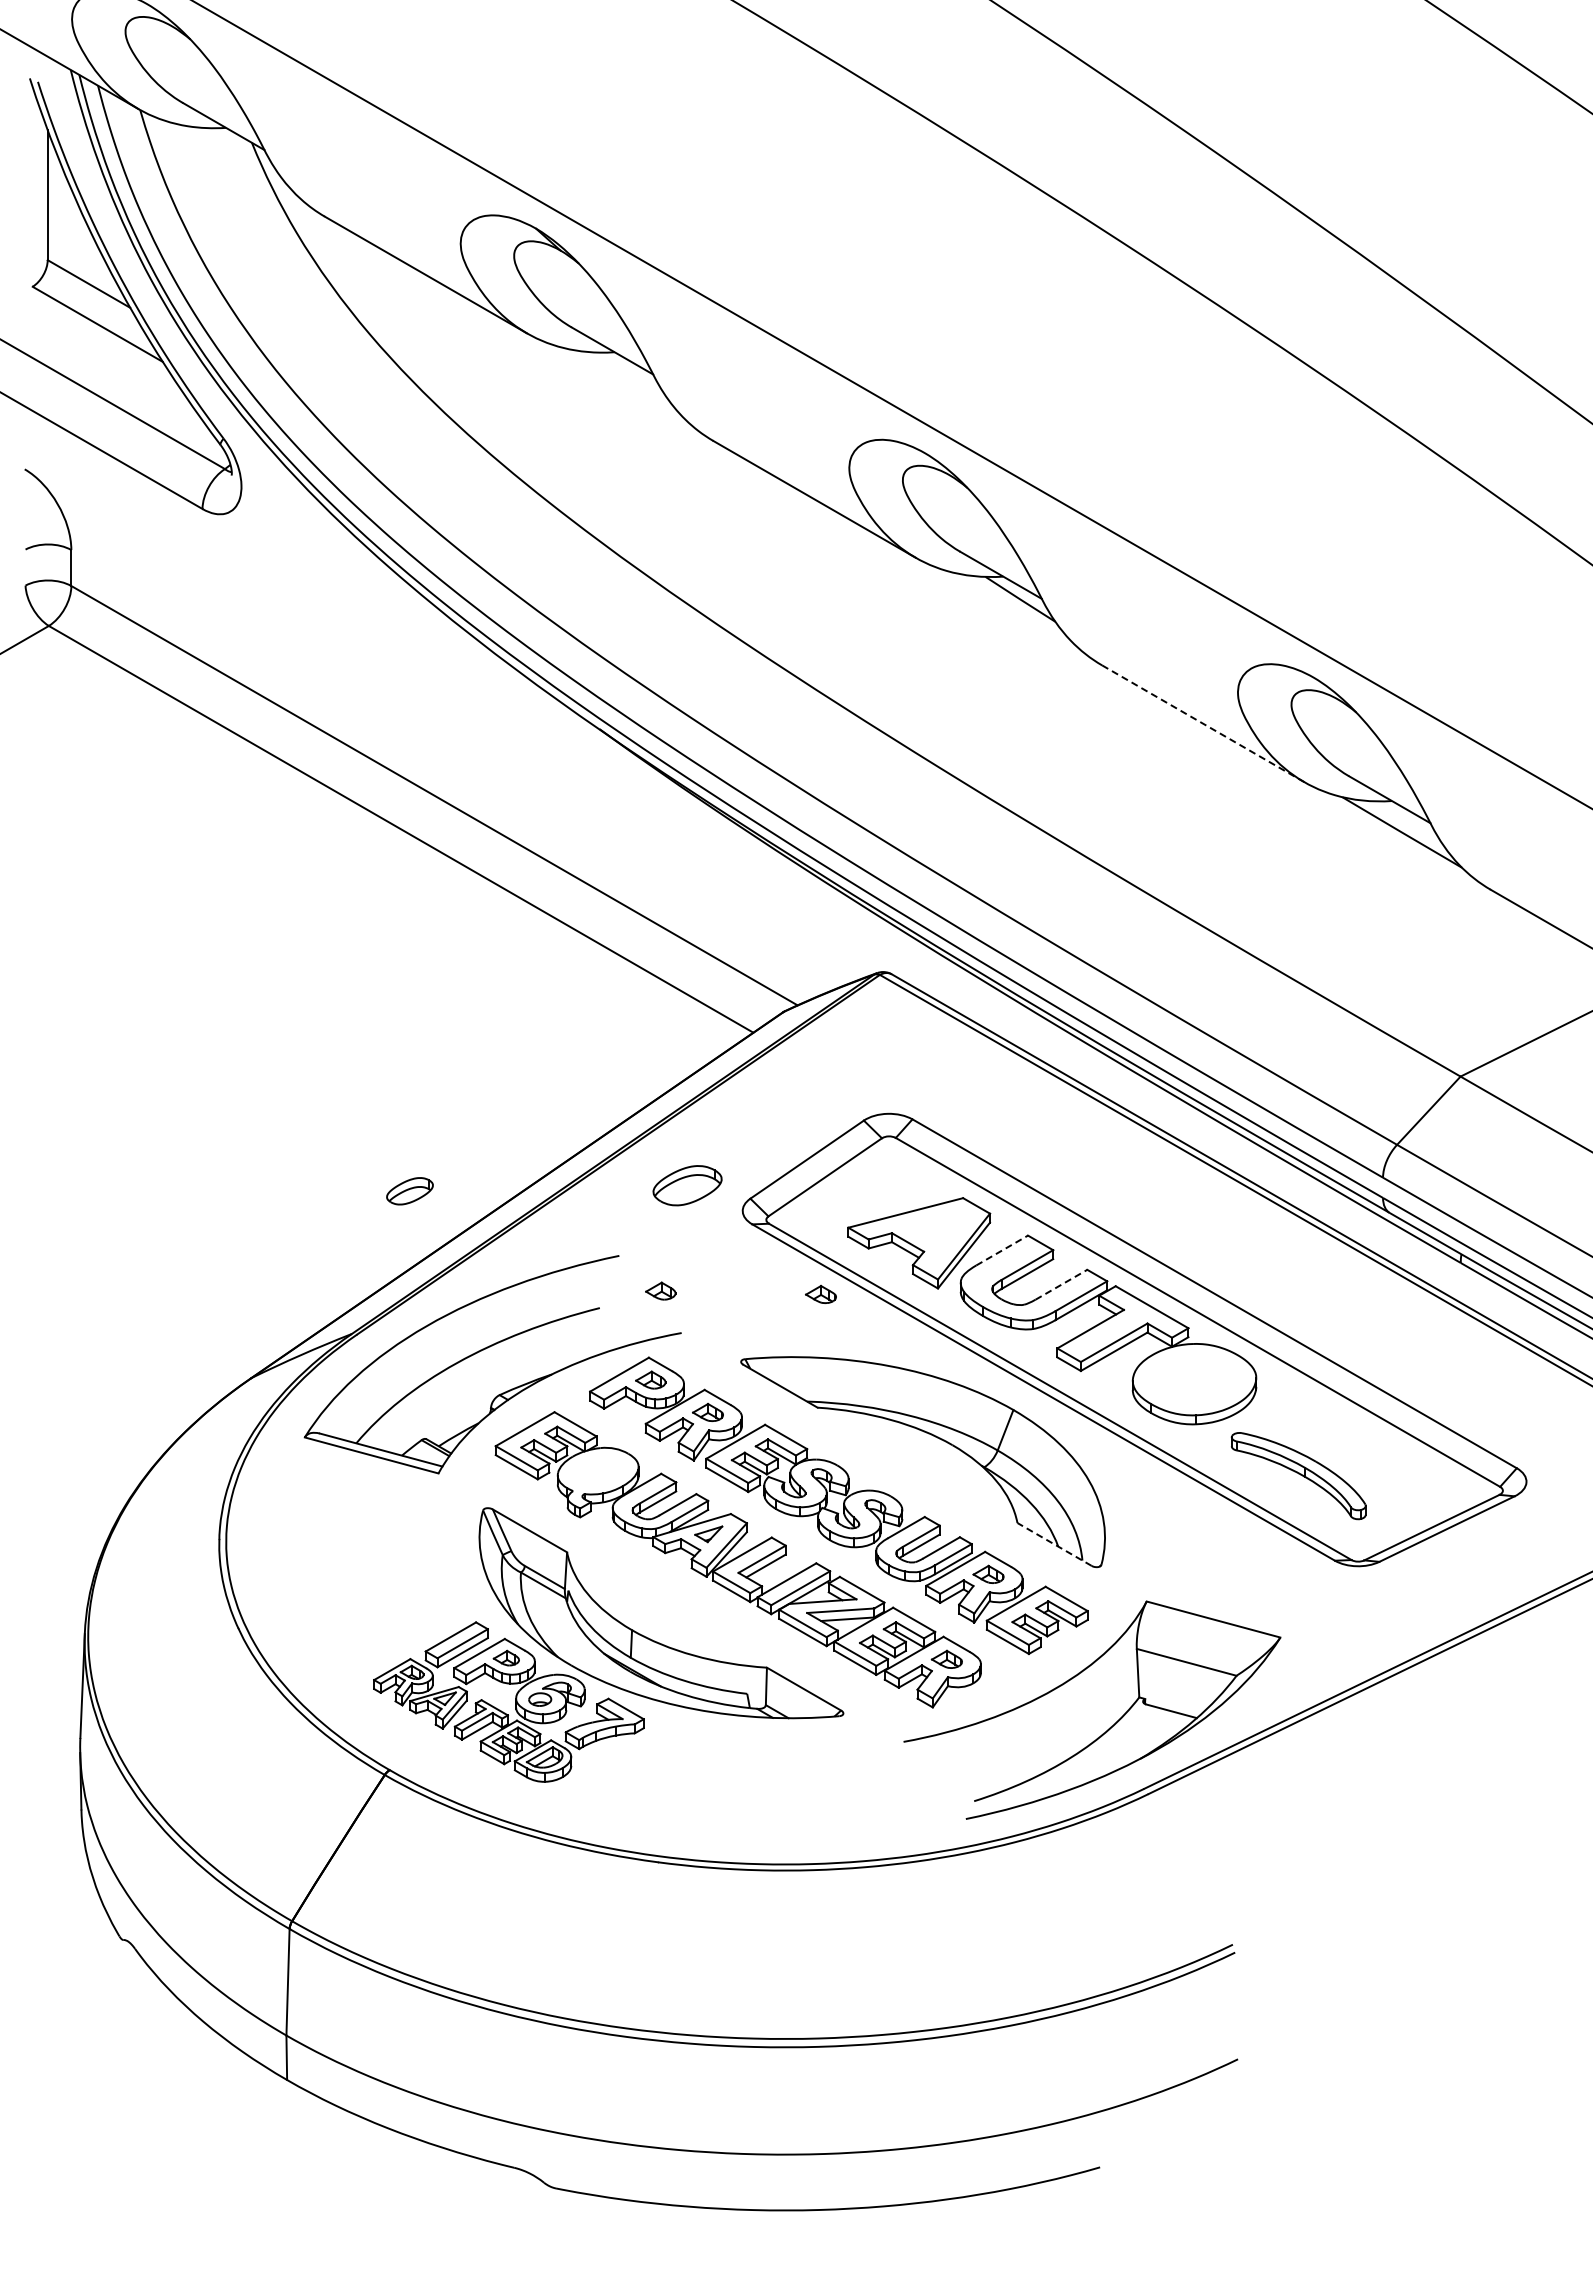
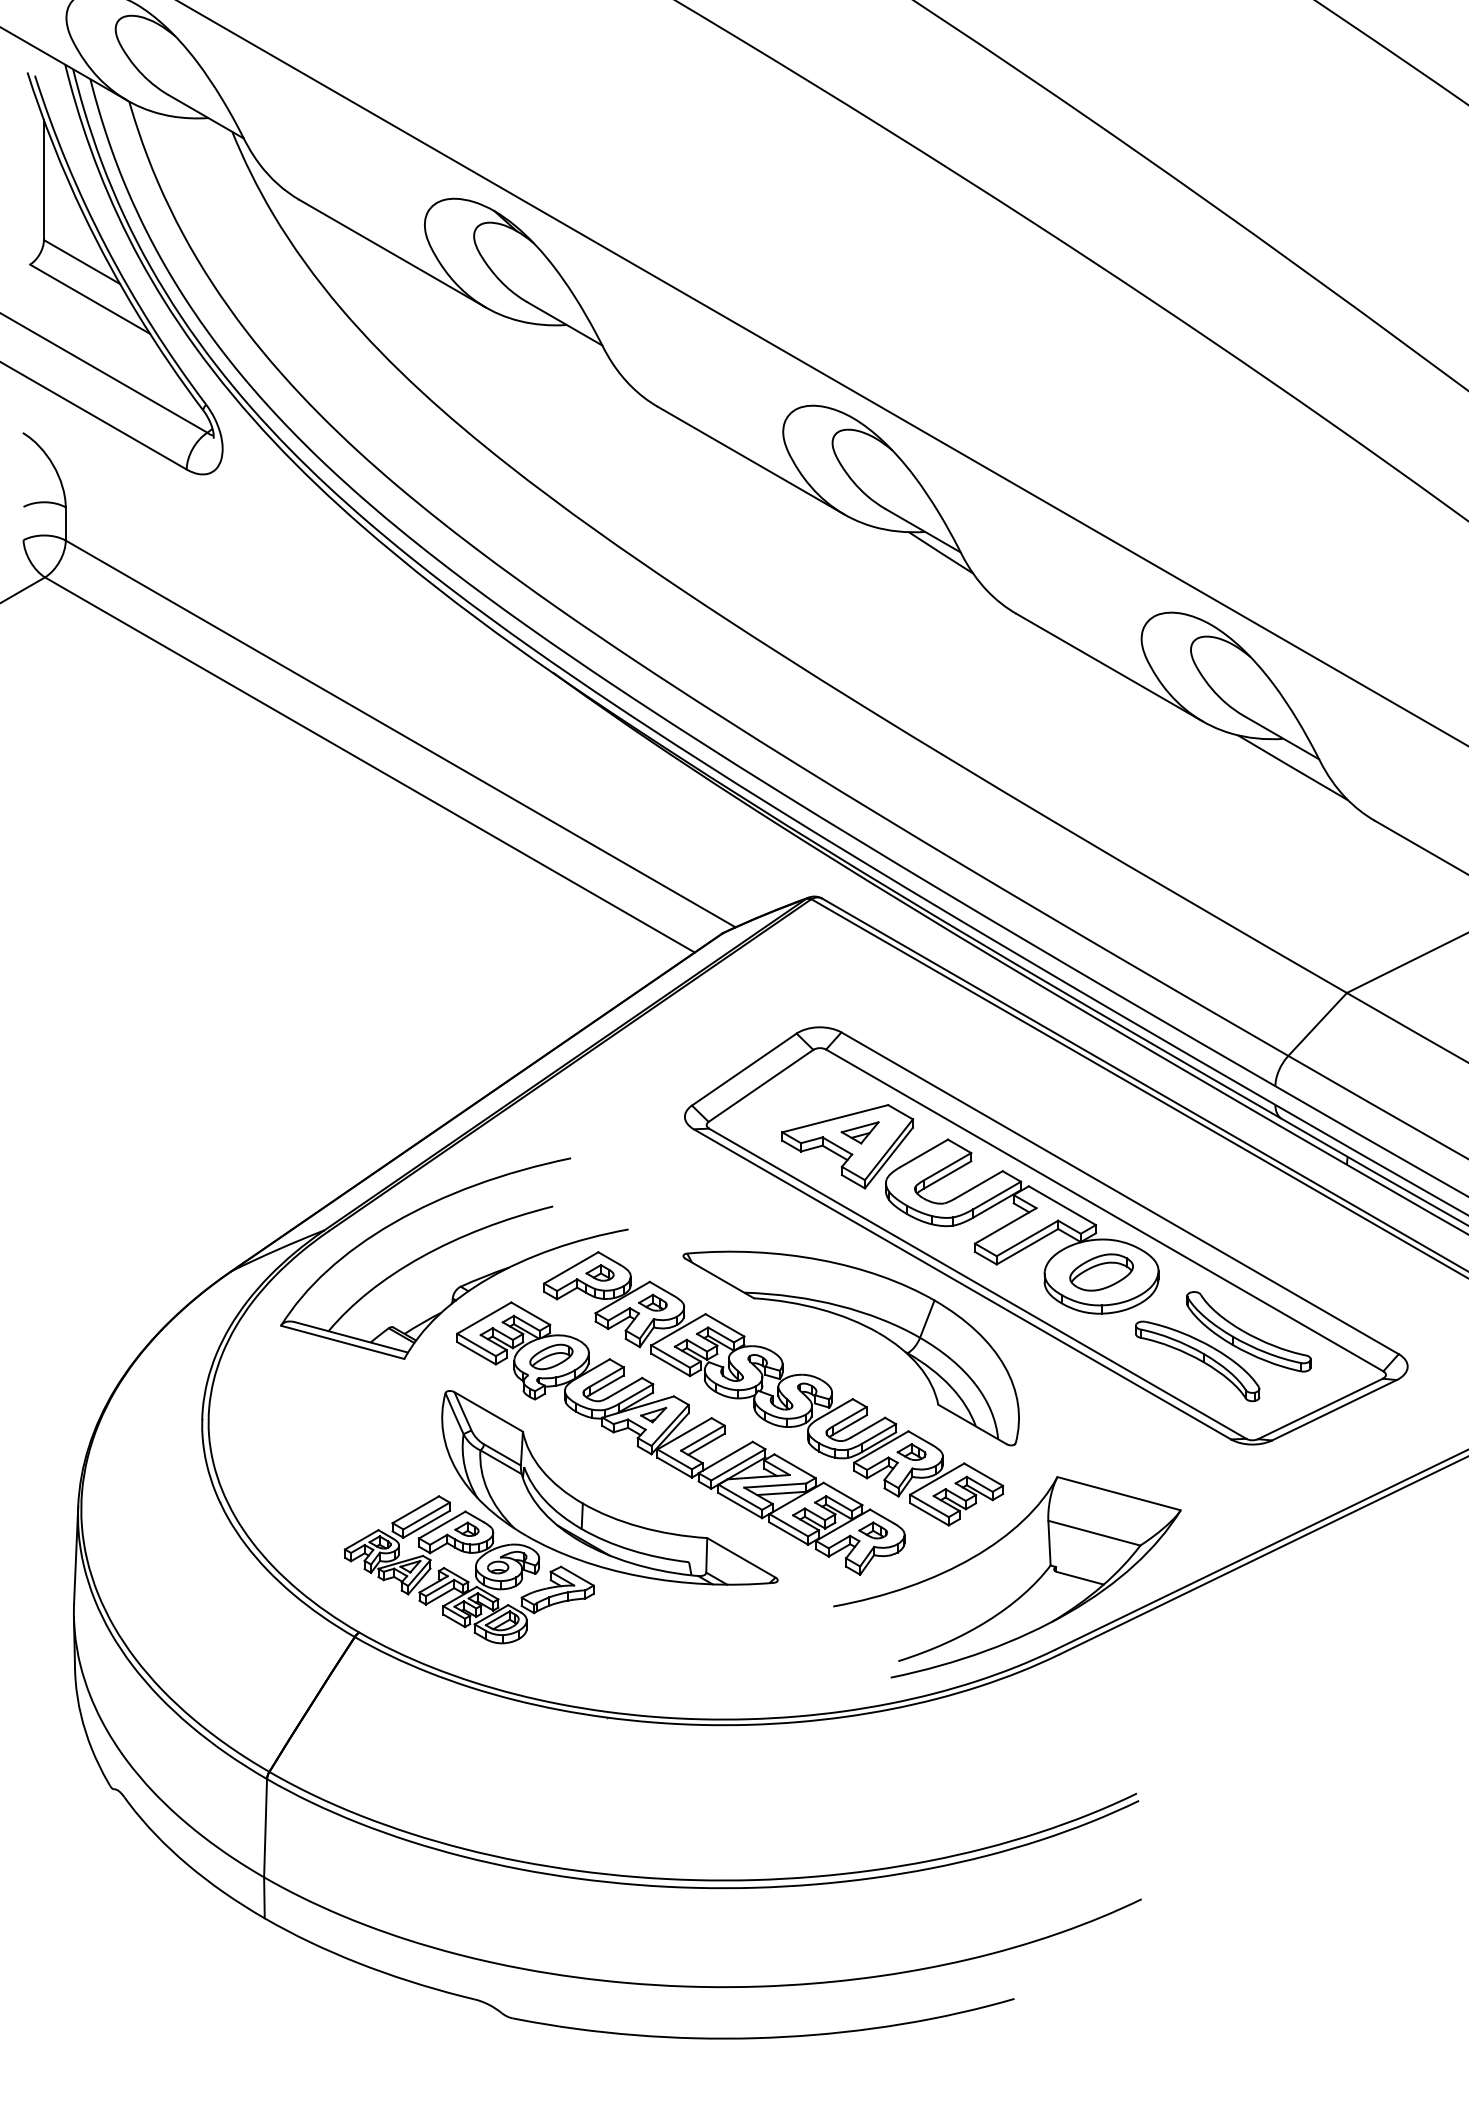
line: (1203, 723) -> (1109, 667), dashed -> solid
part: (687, 1185) -> (1101, 1272), moved
part: (409, 1191) -> (550, 1357), moved
part: (932, 1227) -> (859, 1132), added
line: (1002, 1250) -> (924, 1153), dashed -> solid
line: (1061, 1284) -> (978, 1184), dashed -> solid
part: (660, 1290) -> (609, 1190), removed
part: (820, 1293) -> (756, 1193), removed
part: (1354, 1444) -> (1249, 1332), added
line: (1054, 1544) -> (972, 1424), dashed -> solid

